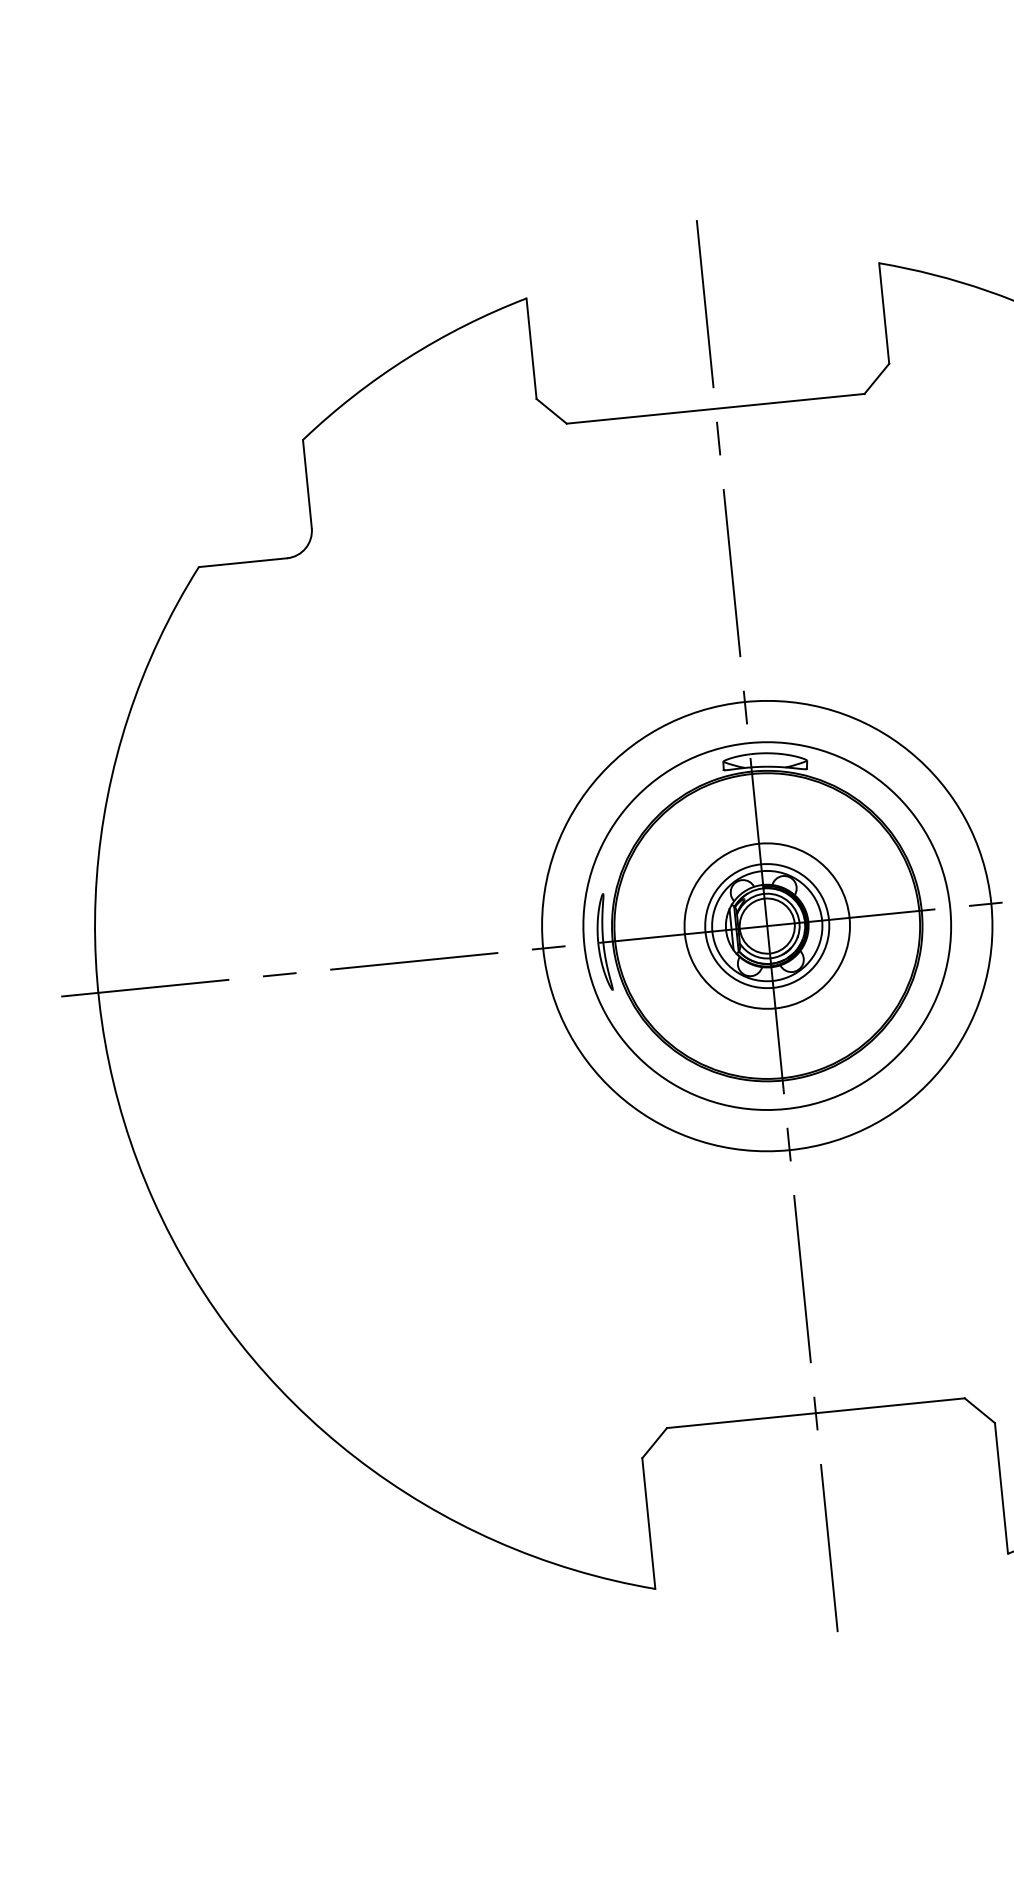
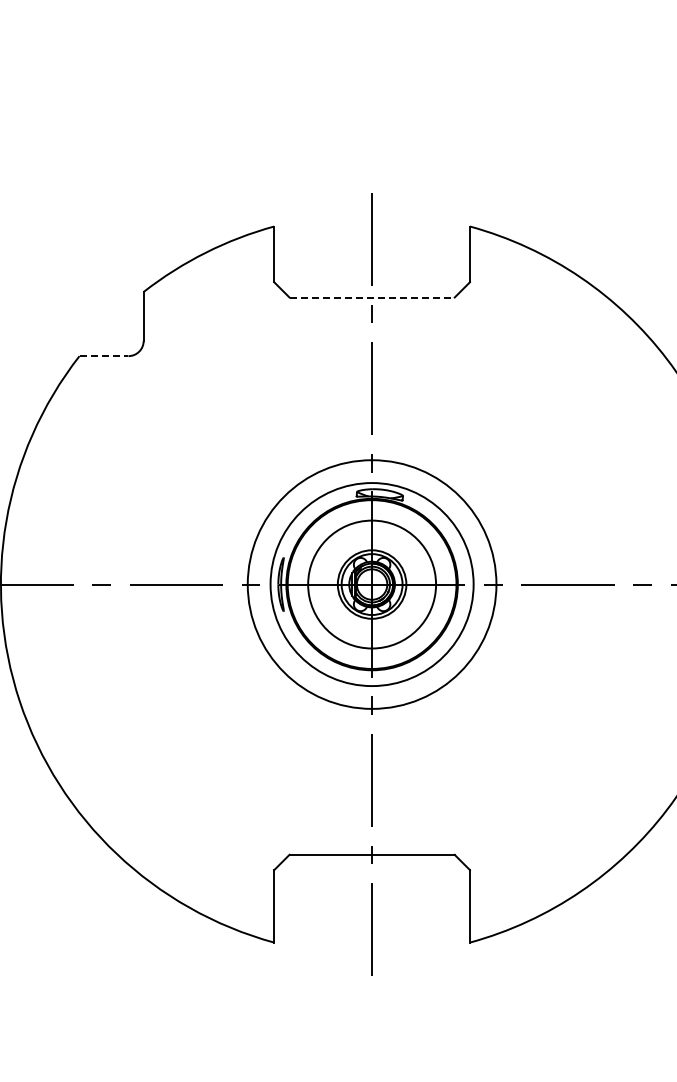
line: (716, 408) -> (372, 297), solid -> dashed
line: (243, 563) -> (104, 356), solid -> dashed
circle: (766, 926) -> (371, 584), size x1.4

